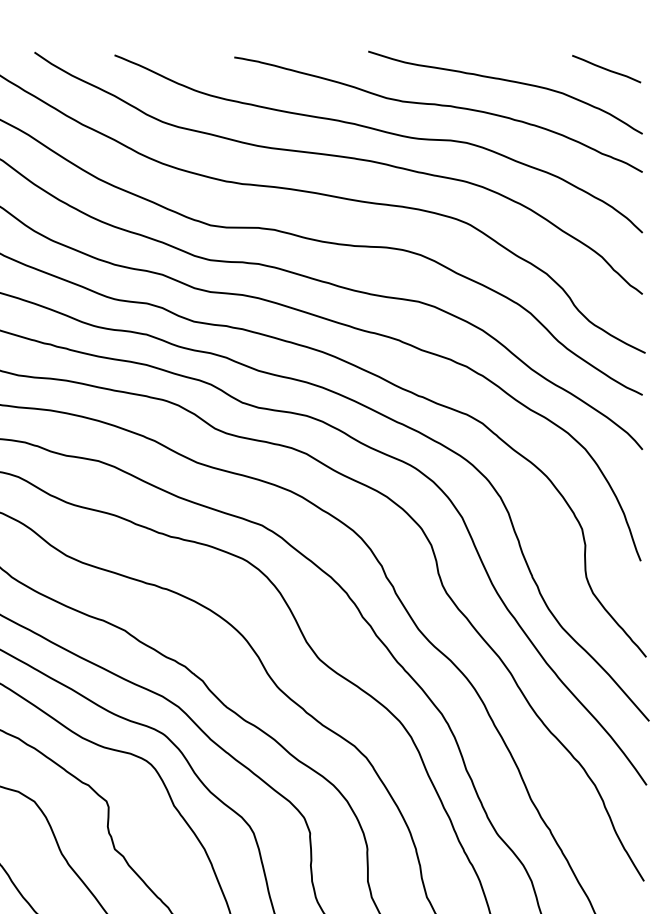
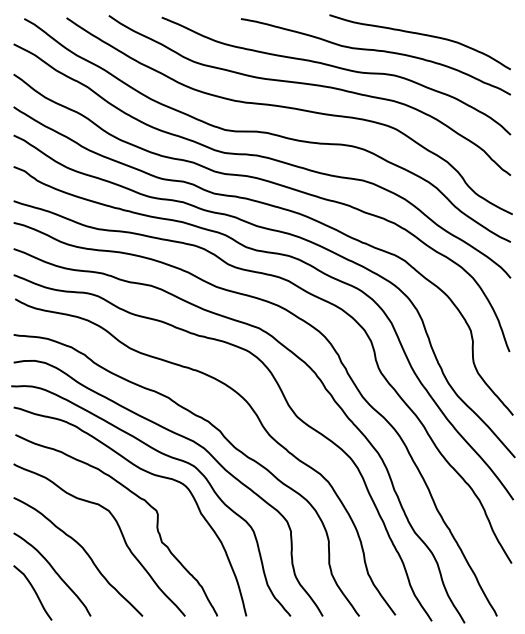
line: (605, 68) -> (486, 26), removed

